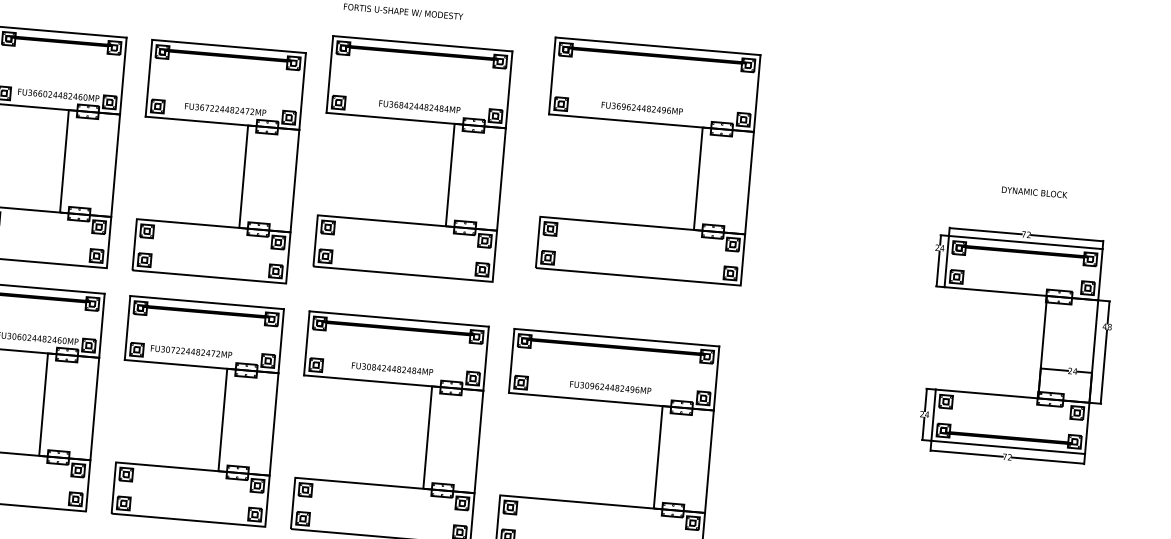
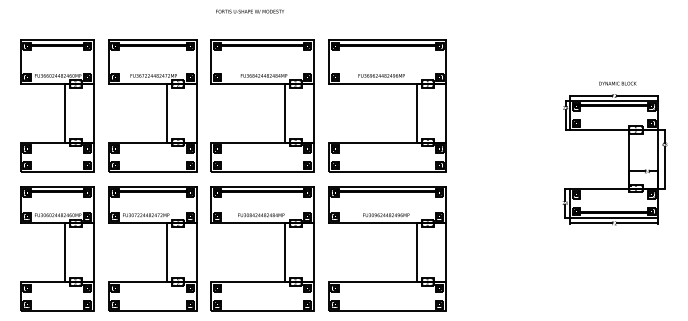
part: (415, 121) -> (262, 84), moved
part: (651, 124) -> (387, 84), moved
part: (1041, 347) -> (628, 159), moved

